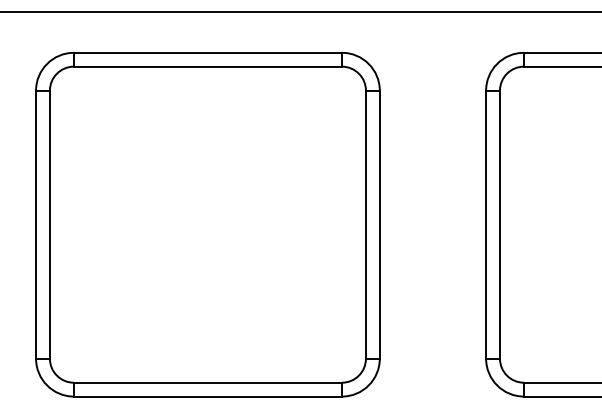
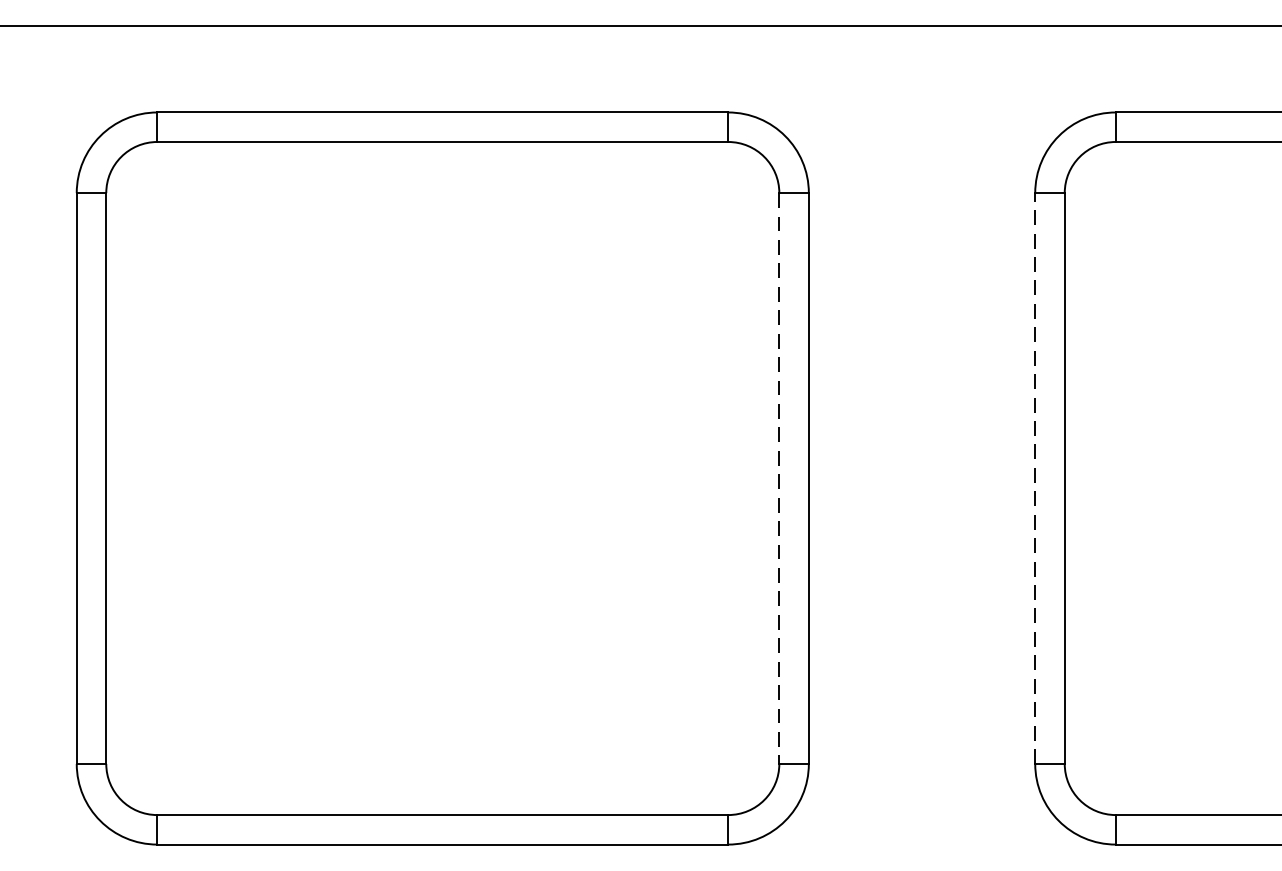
line: (486, 224) -> (1036, 478), solid -> dashed
line: (365, 225) -> (778, 480), solid -> dashed

